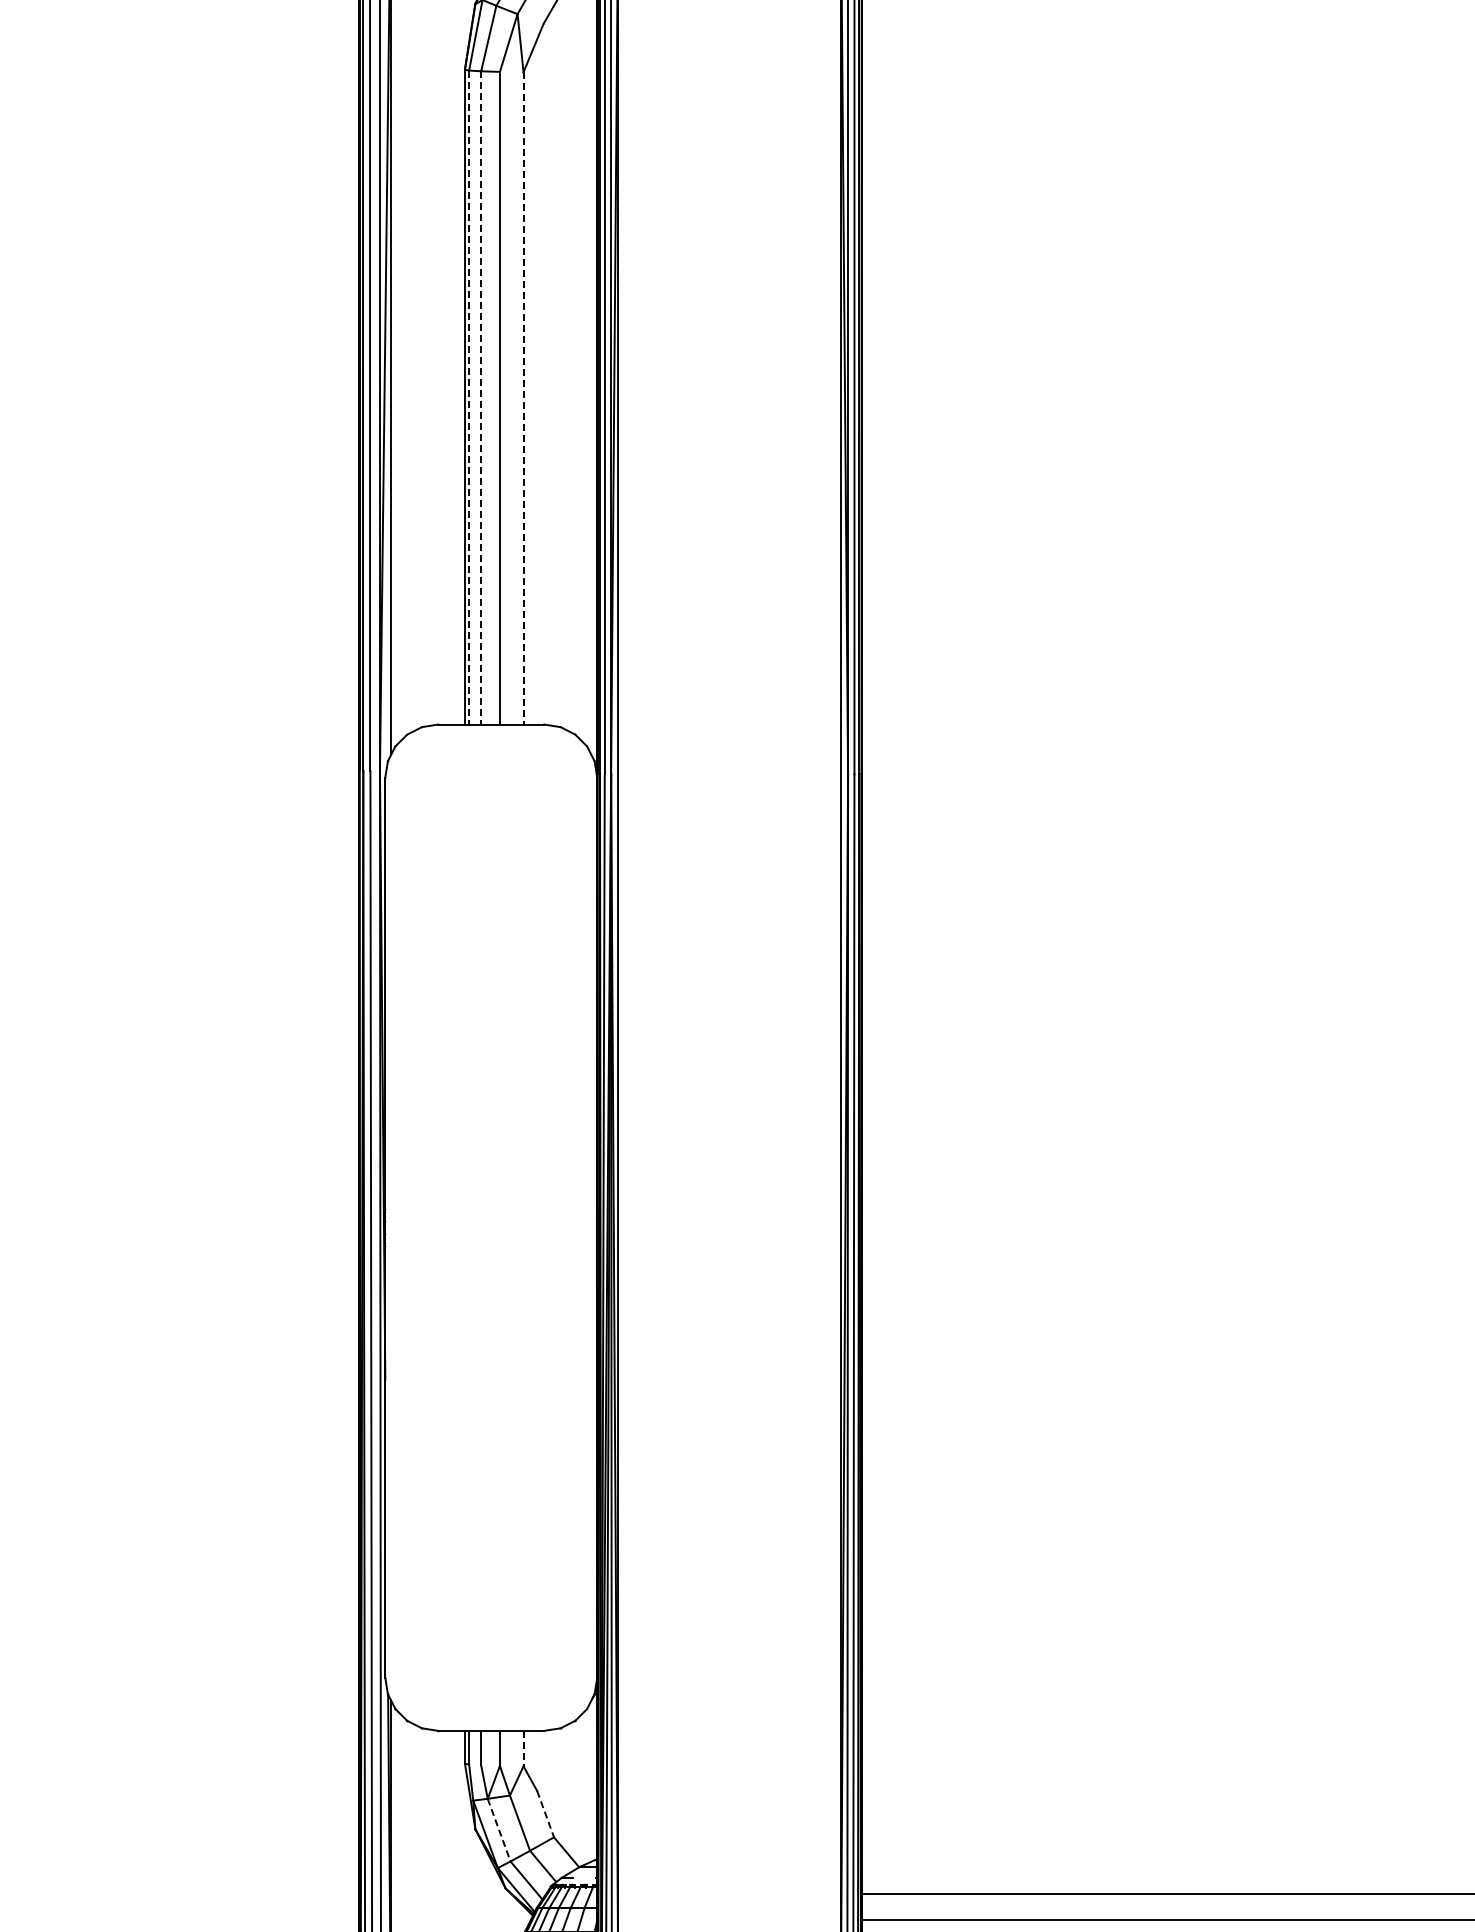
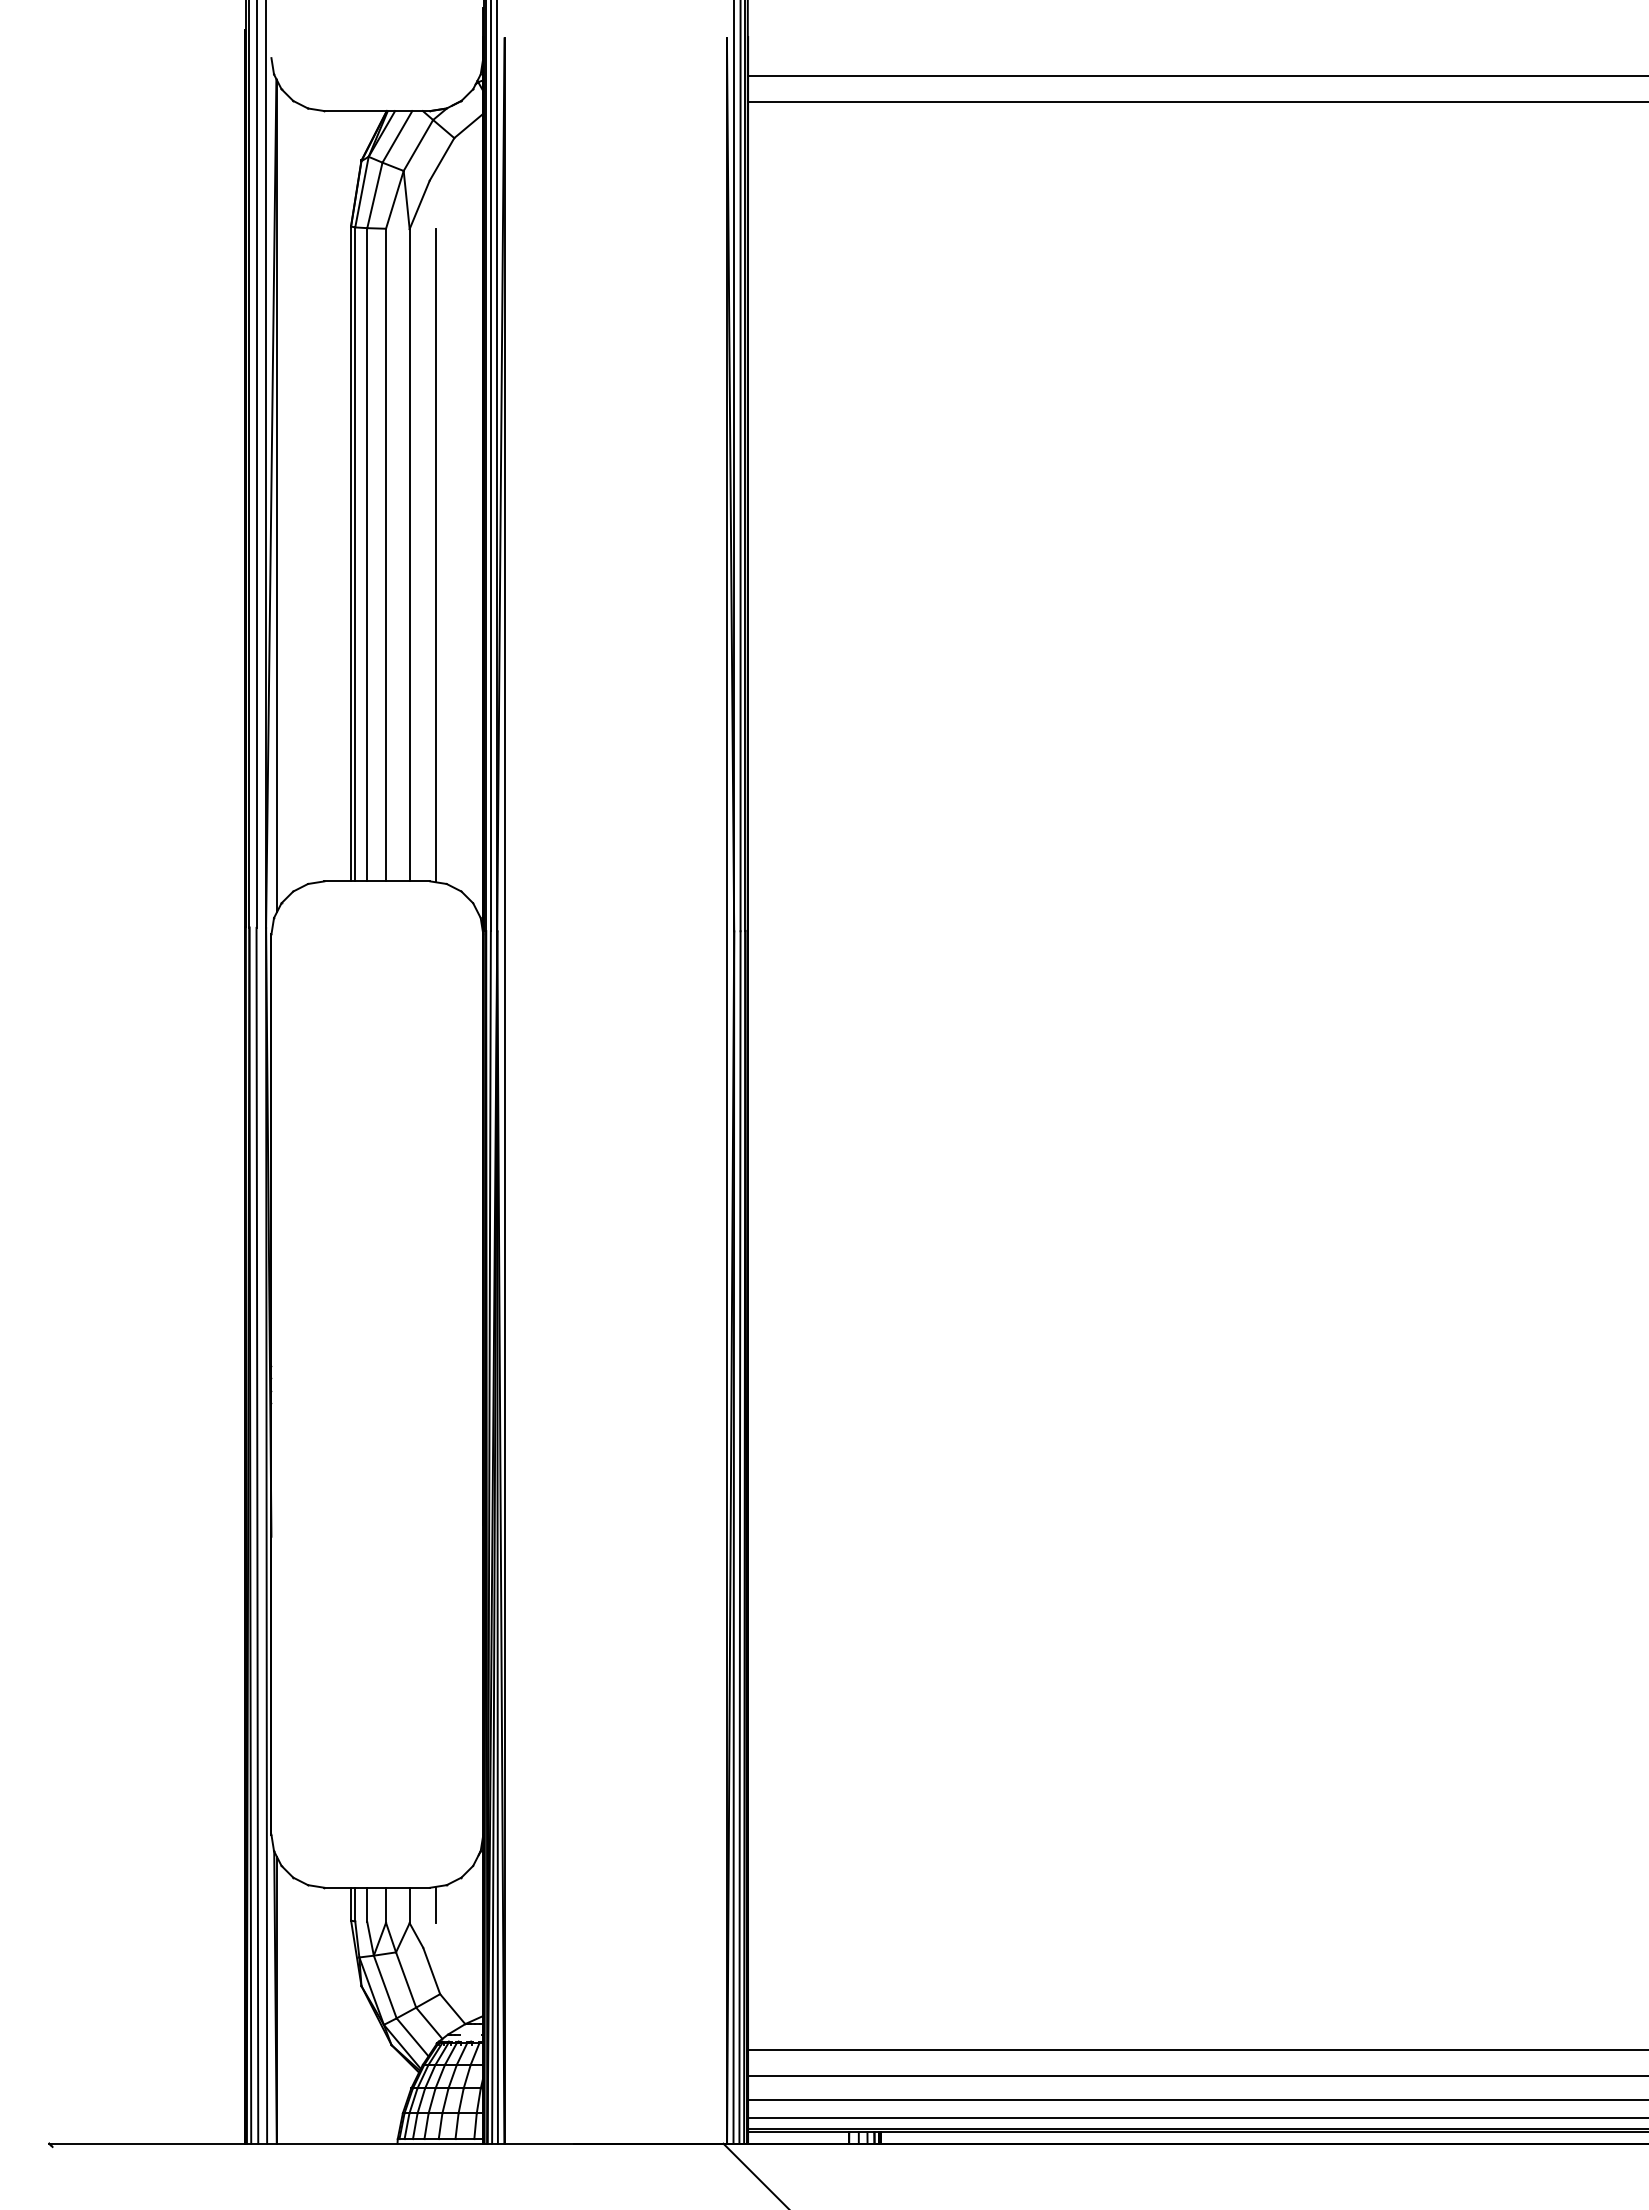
line: (469, 397) -> (355, 554), dashed -> solid
line: (481, 397) -> (367, 554), dashed -> solid
line: (523, 398) -> (409, 555), dashed -> solid
line: (549, 398) -> (435, 555), added
line: (549, 1747) -> (435, 1904), added
line: (523, 1748) -> (409, 1905), dashed -> solid
line: (545, 1814) -> (431, 1971), dashed -> solid
line: (499, 1830) -> (385, 1987), dashed -> solid

